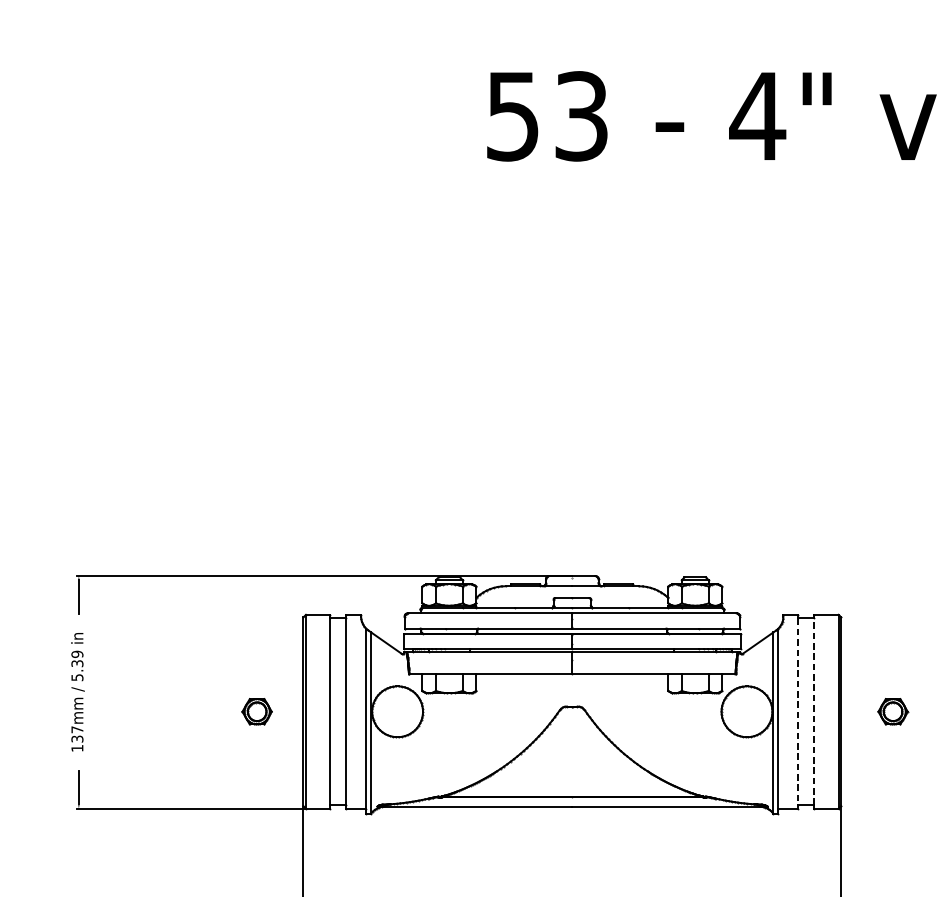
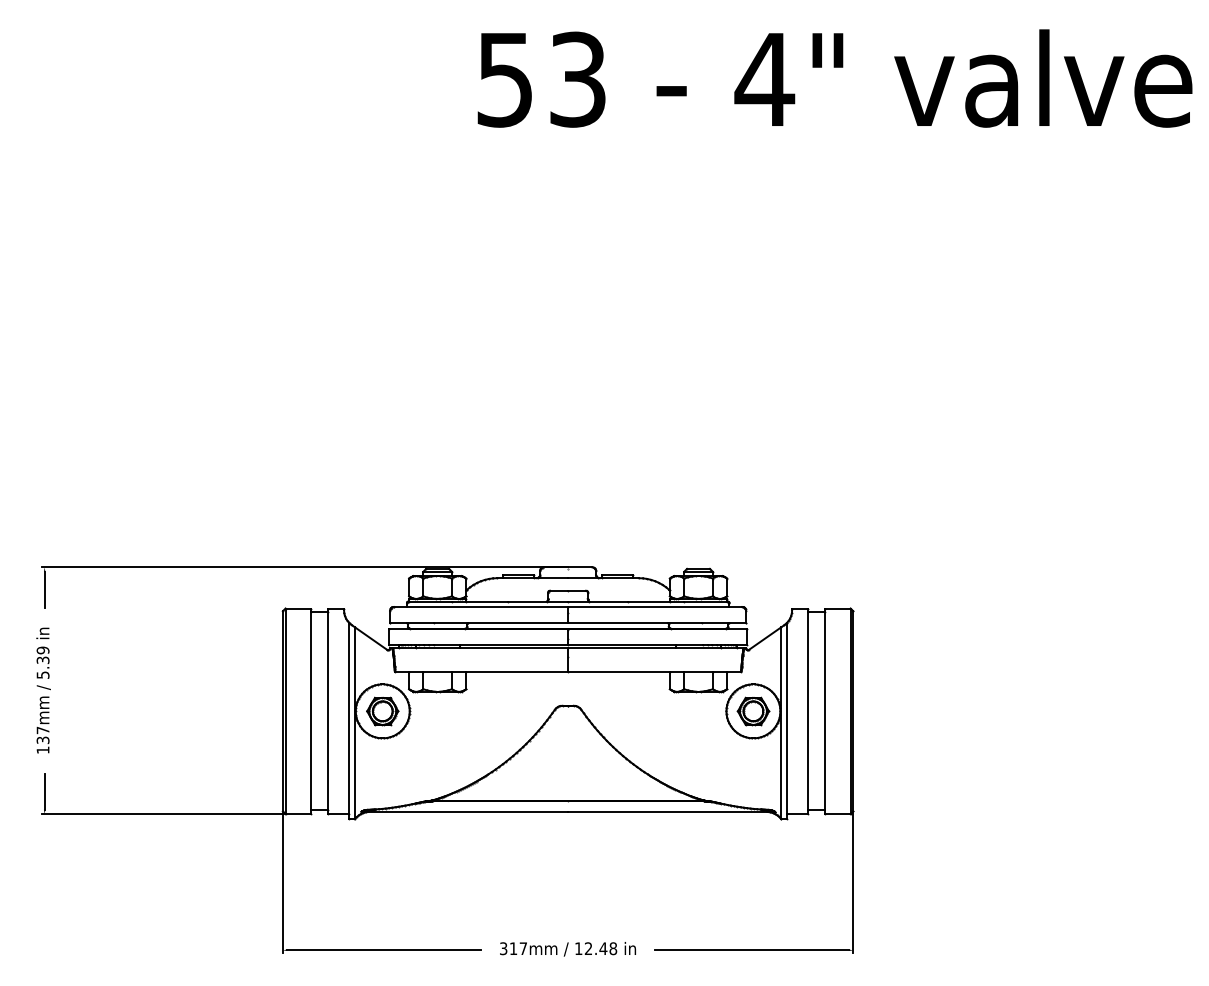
part: (256, 711) -> (382, 711), moved
line: (797, 711) -> (807, 711), dashed -> solid
line: (813, 711) -> (824, 711), dashed -> solid
part: (893, 711) -> (753, 711), moved

